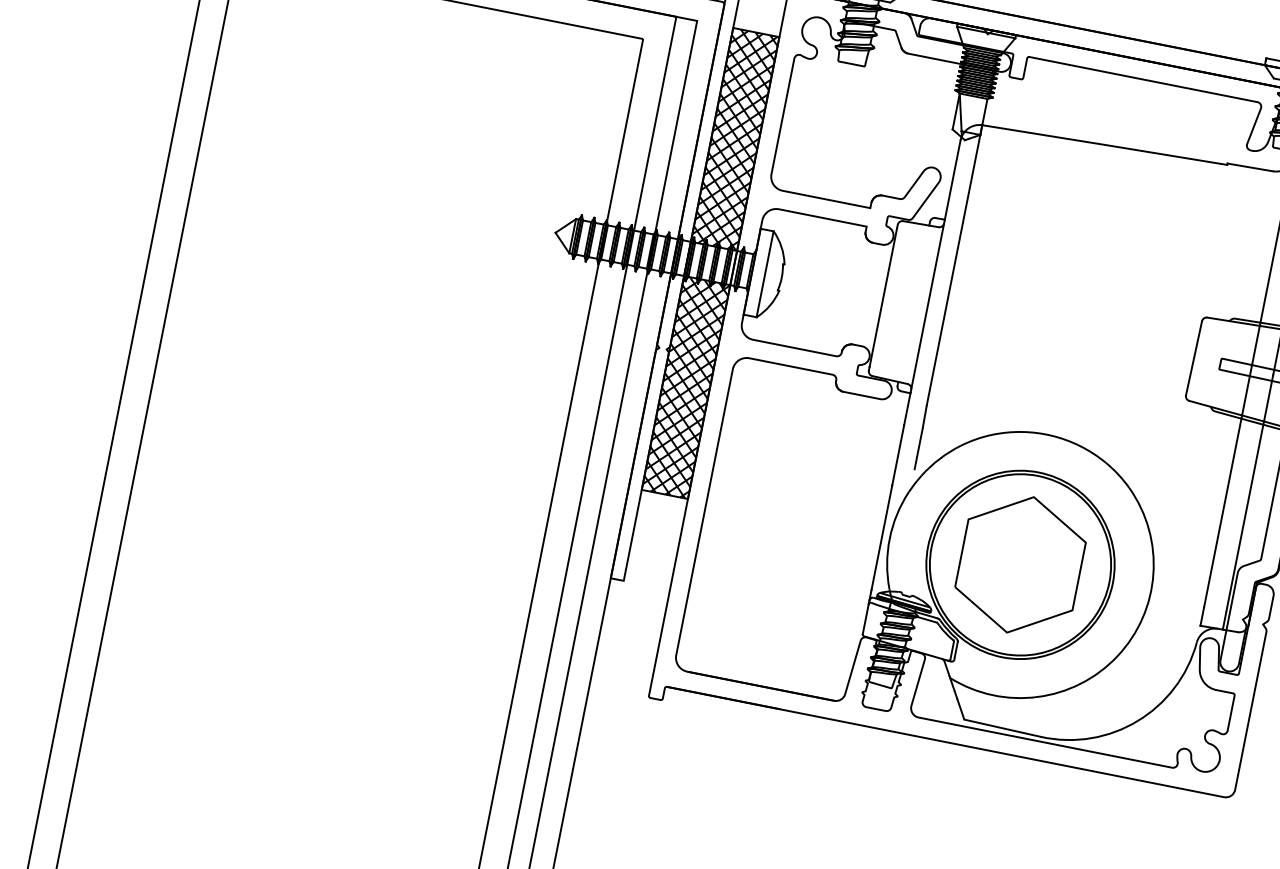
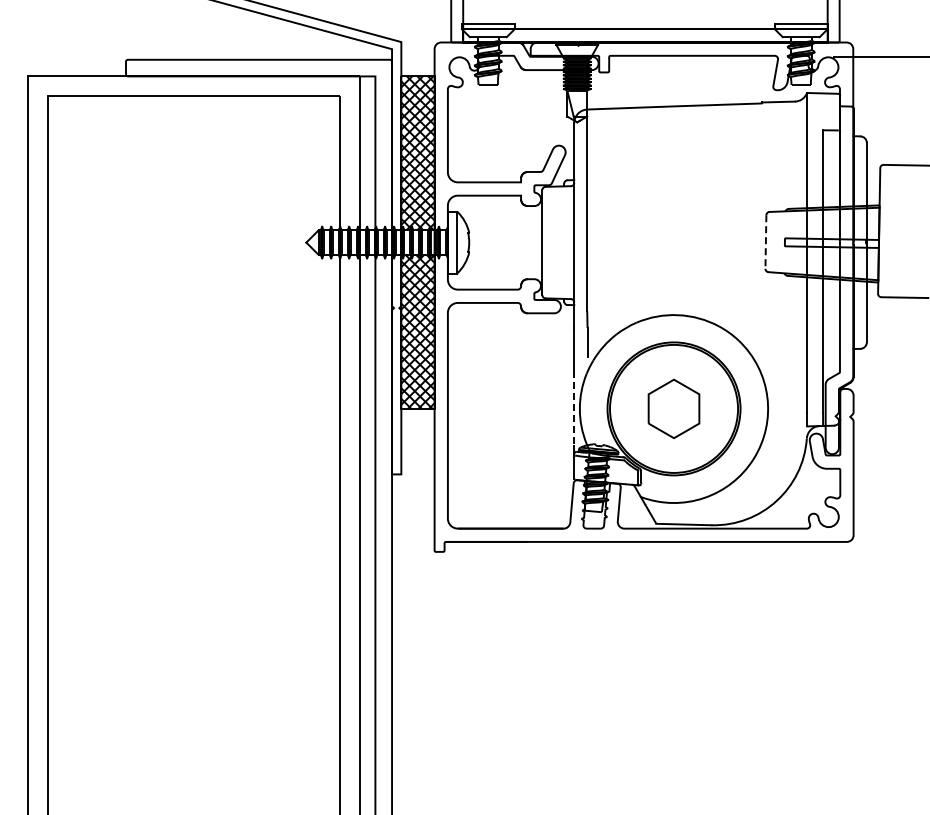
line: (1193, 358) -> (765, 242), solid -> dashed
line: (882, 536) -> (574, 408), solid -> dashed
part: (1019, 564) -> (673, 408), size x0.6

